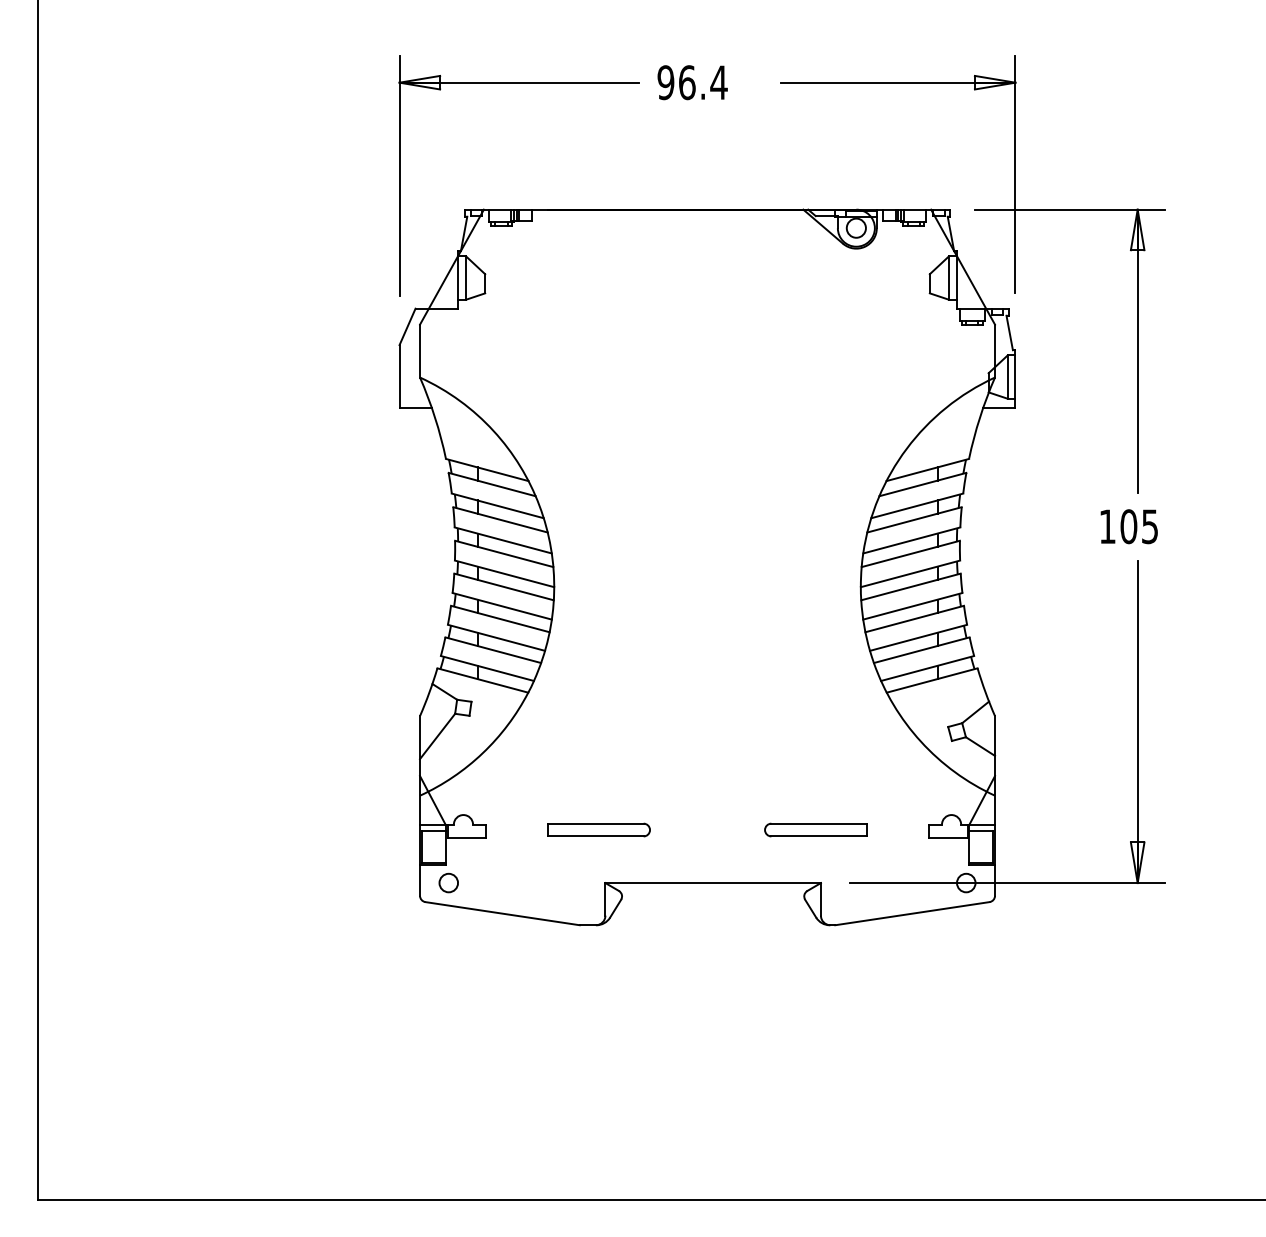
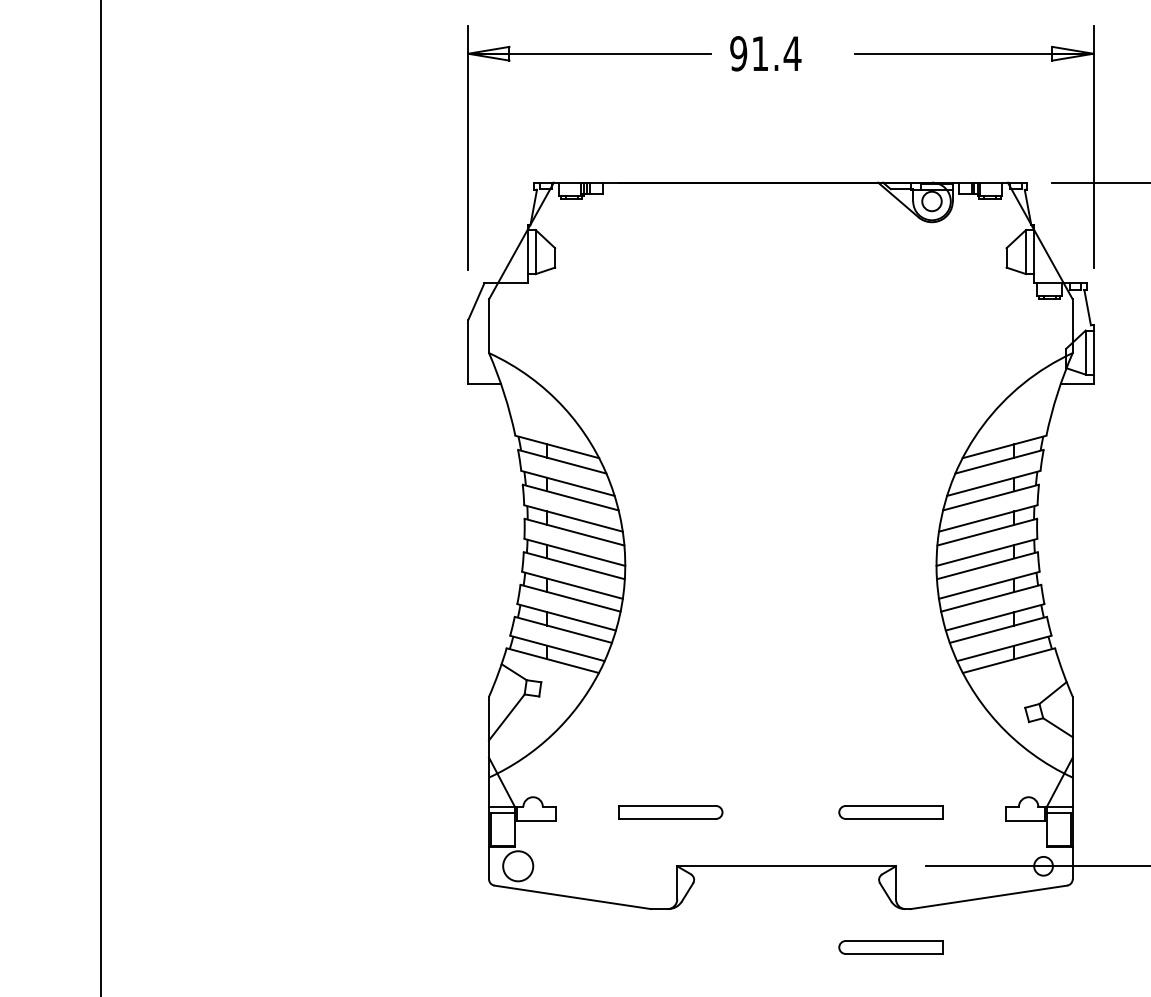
text: (687, 82) -> (760, 53), 96.4 -> 91.4
circle: (448, 882) -> (517, 865), size x1.6
part: (815, 962) -> (890, 946), added

